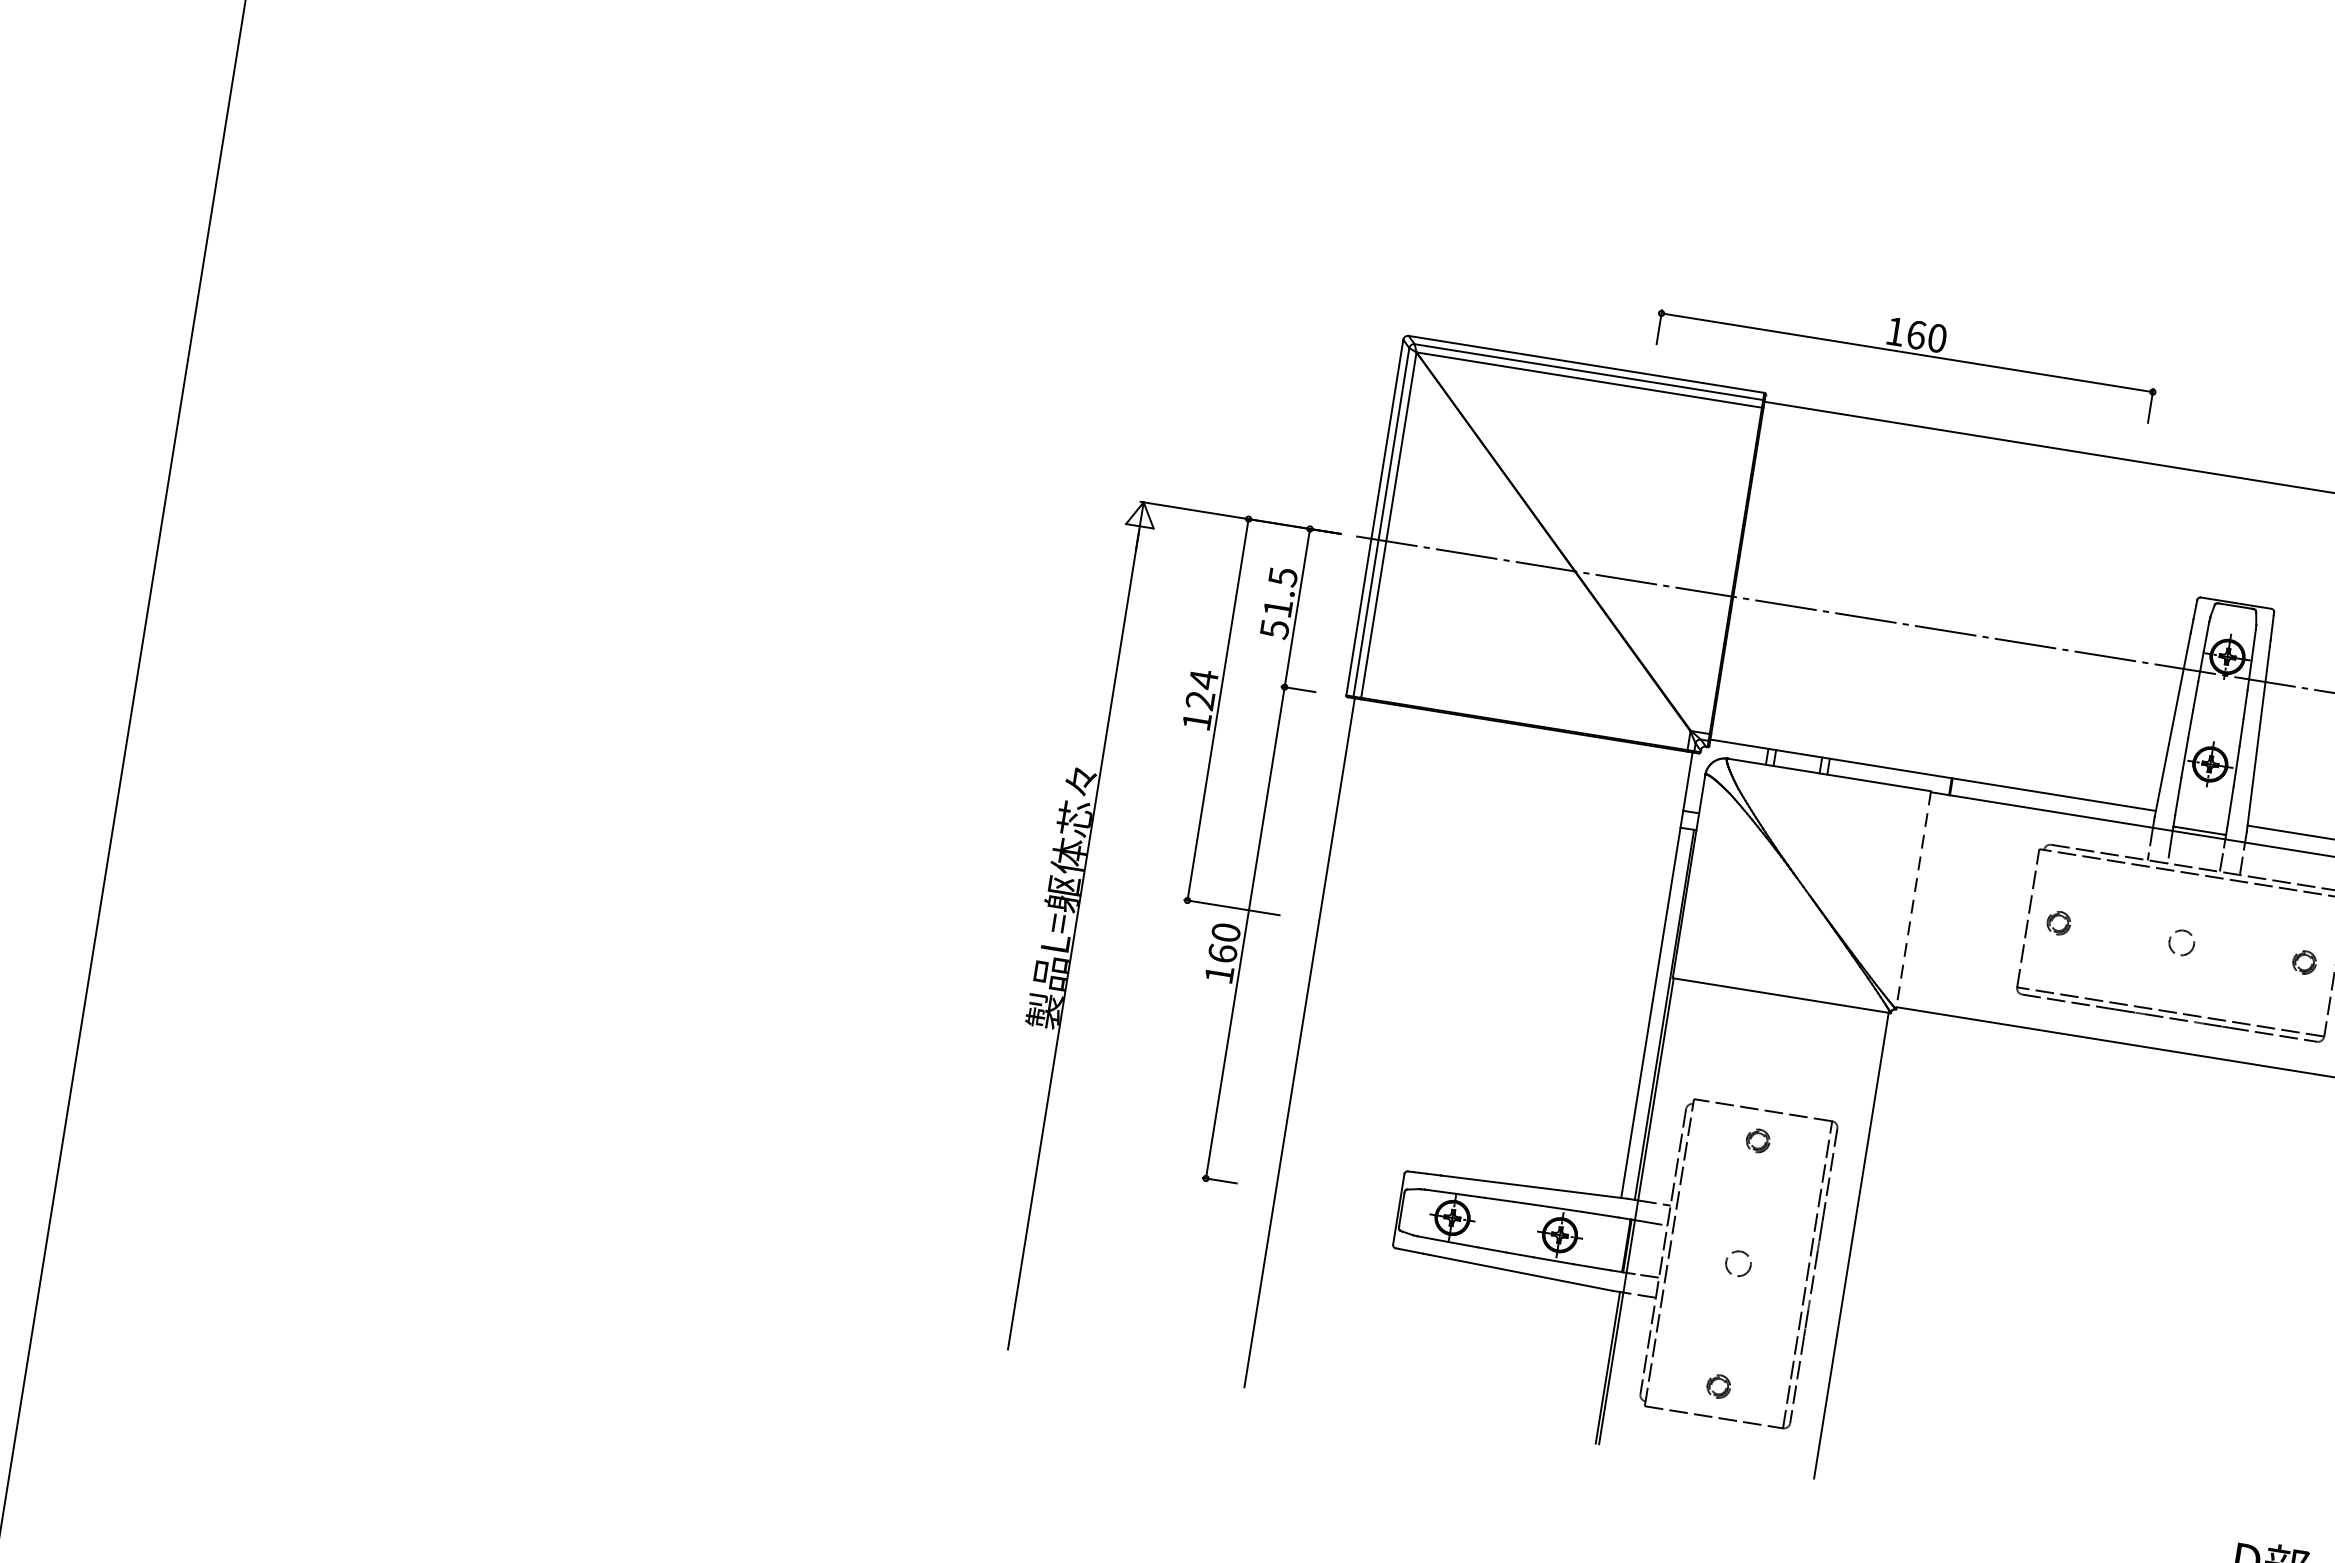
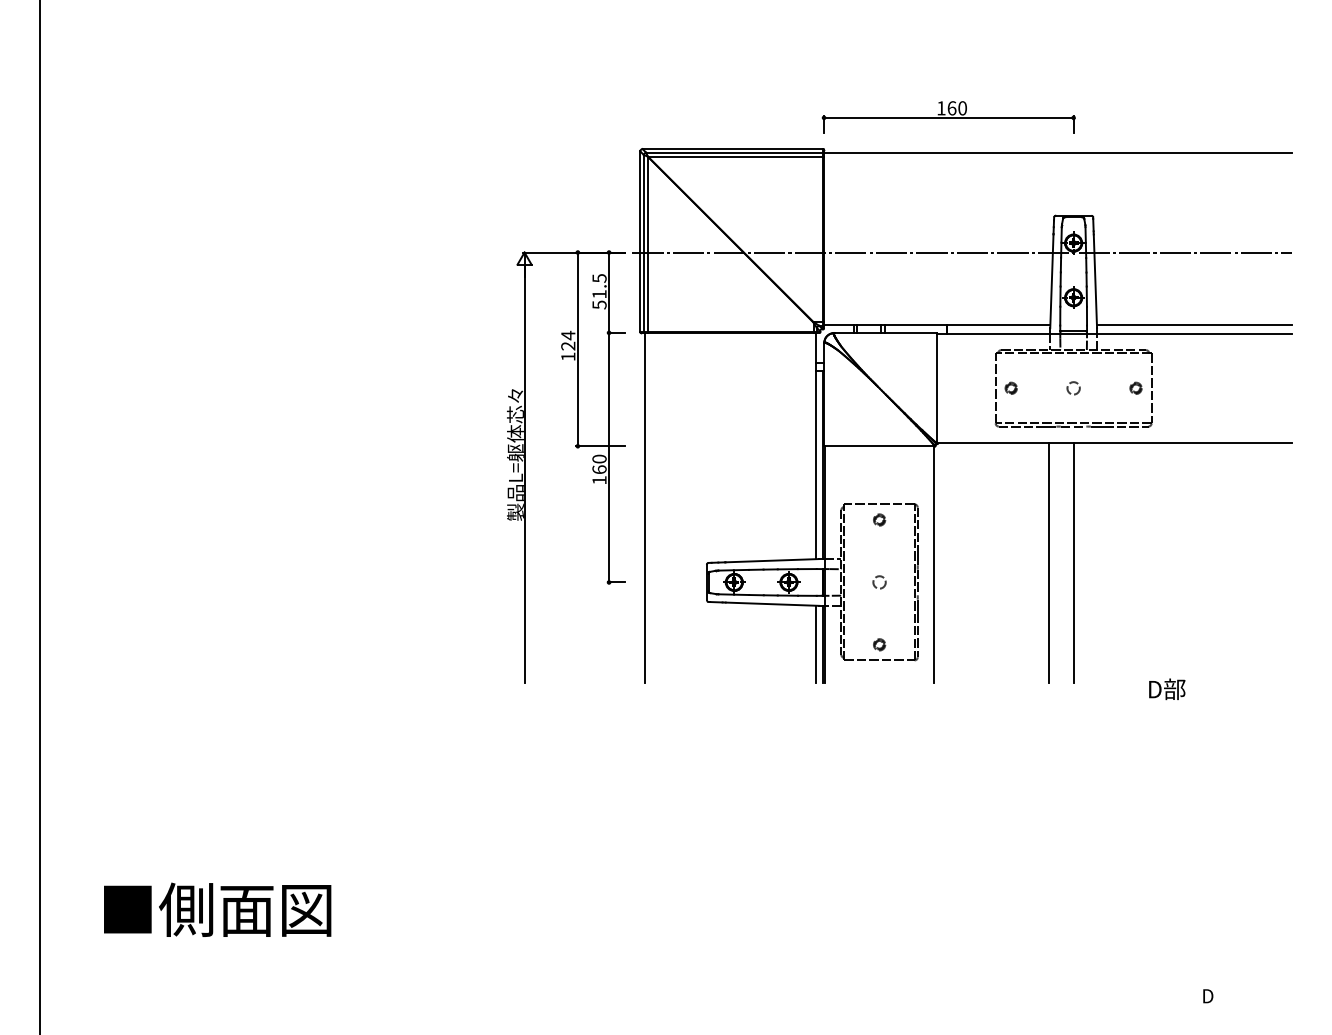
part: (1906, 351) -> (948, 117), moved
line: (1913, 902) -> (937, 389), dashed -> solid
line: (2079, 1278) -> (1049, 562), added
line: (2128, 1285) -> (1074, 562), added
line: (1595, 1364) -> (816, 643), added

